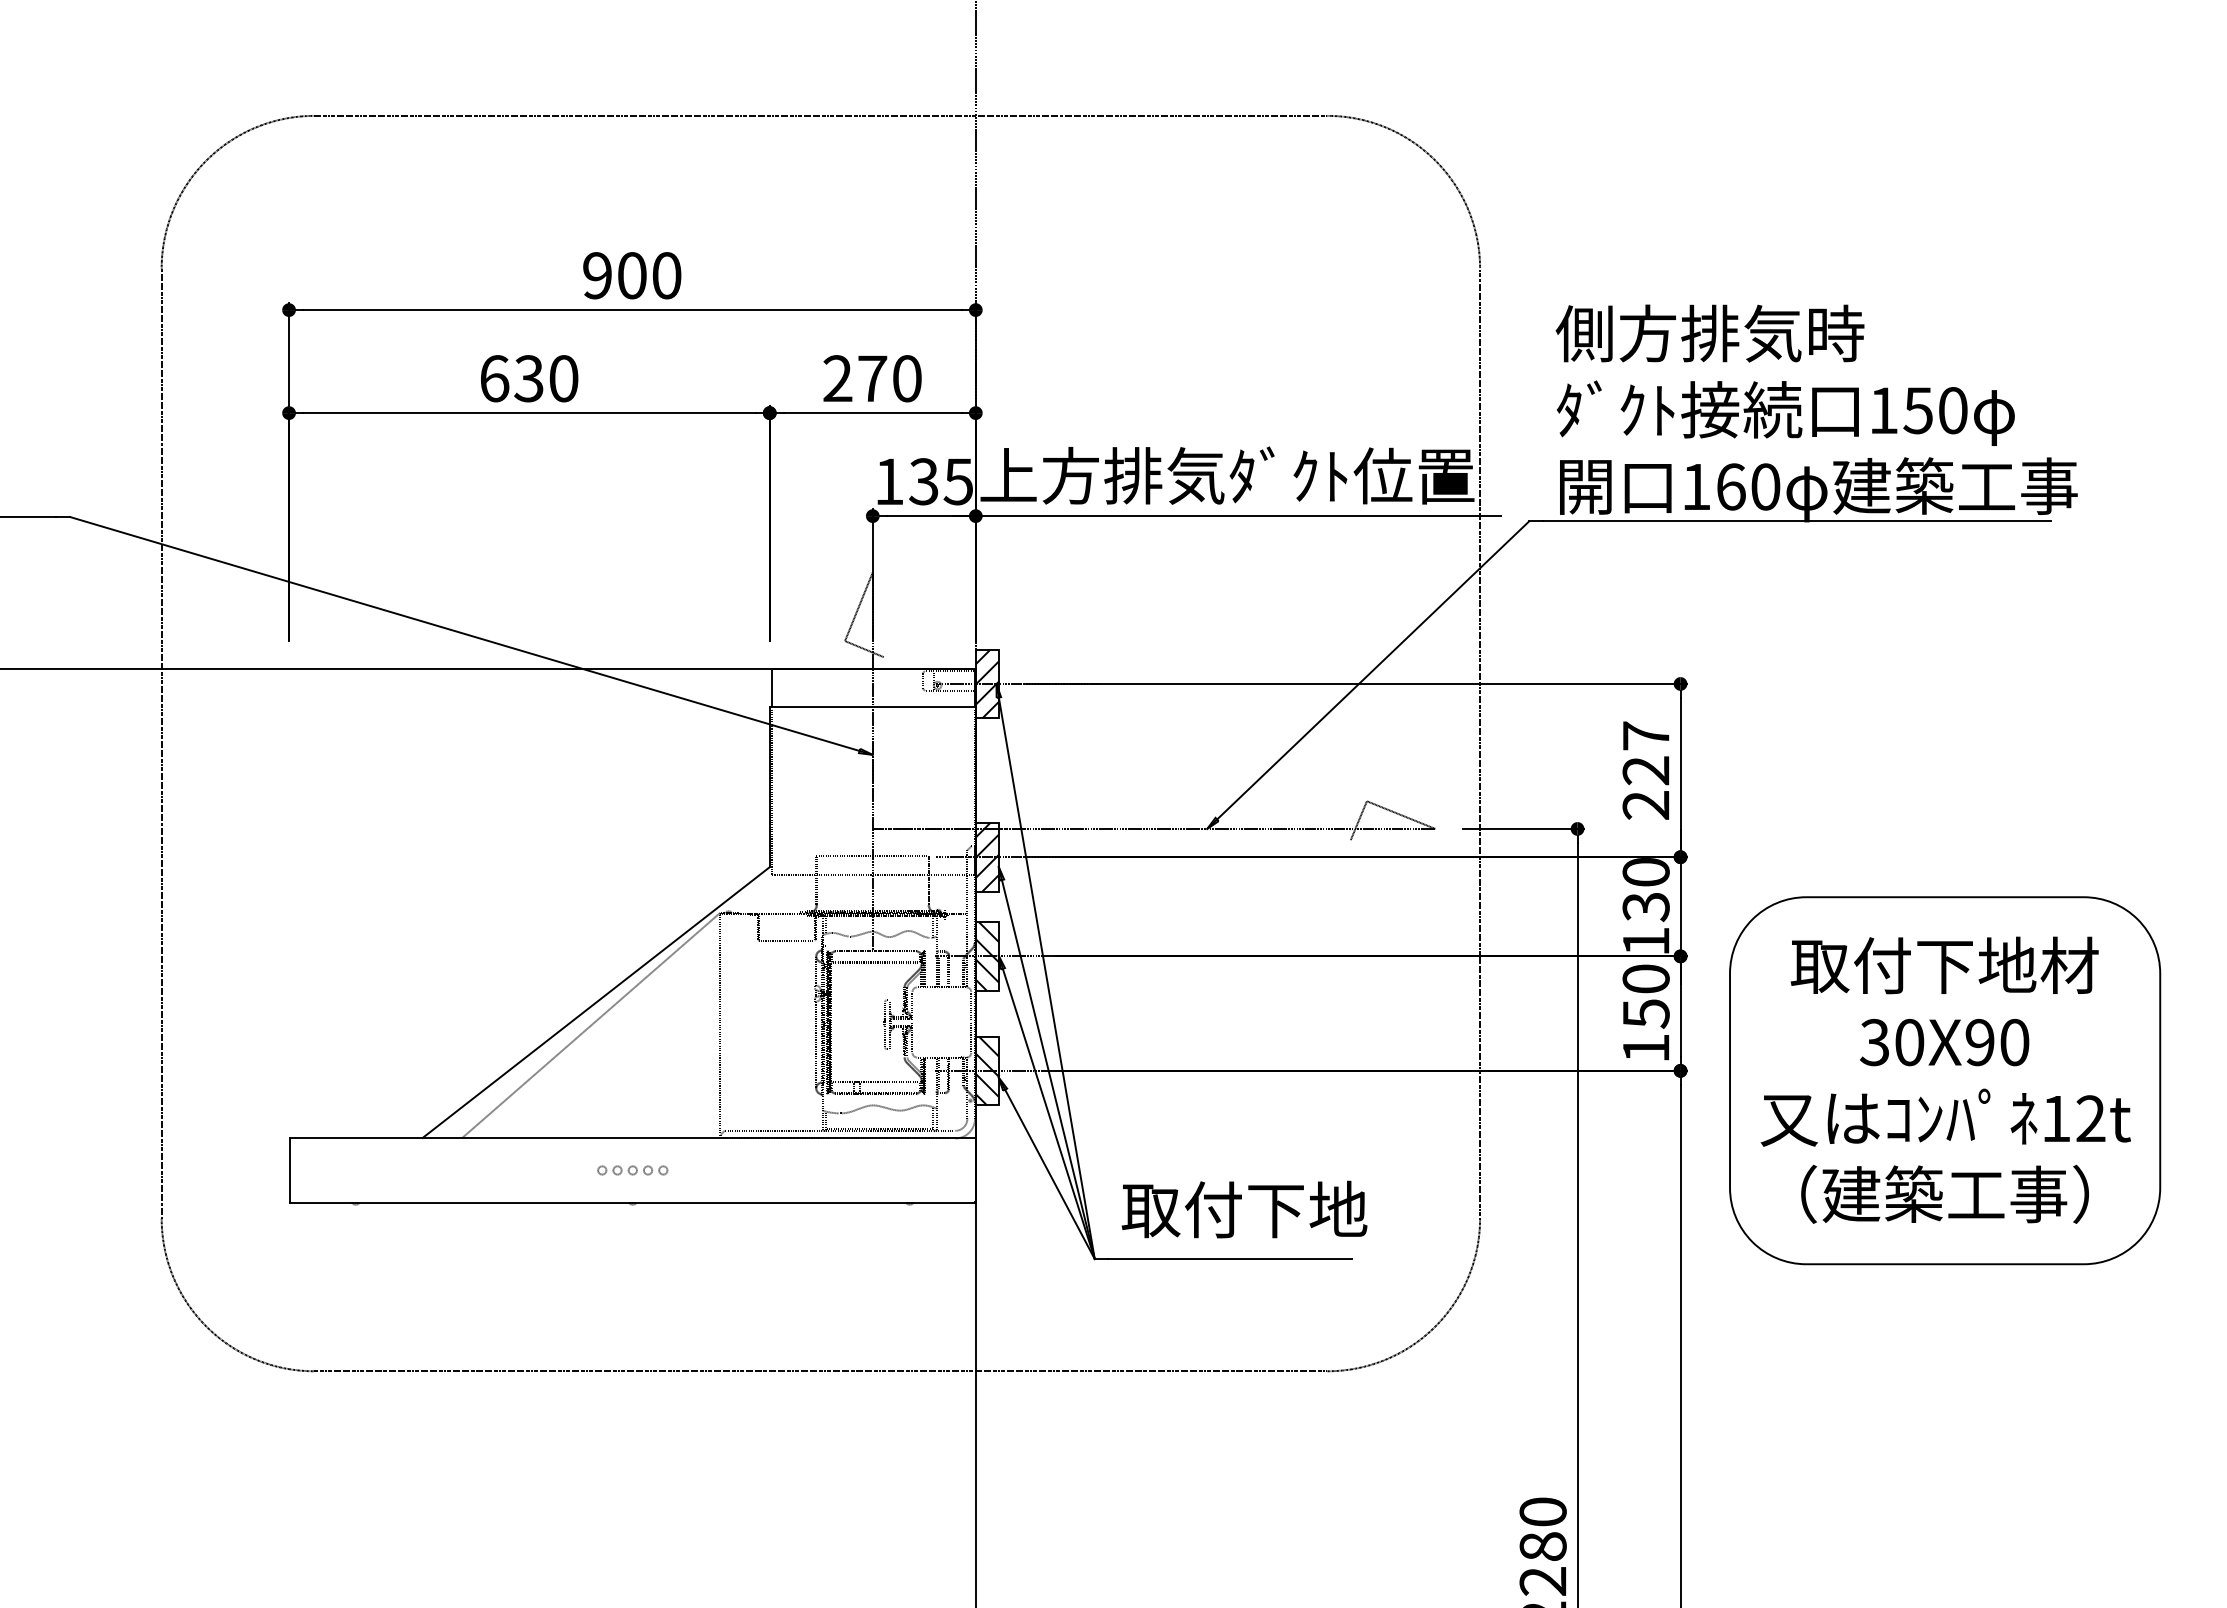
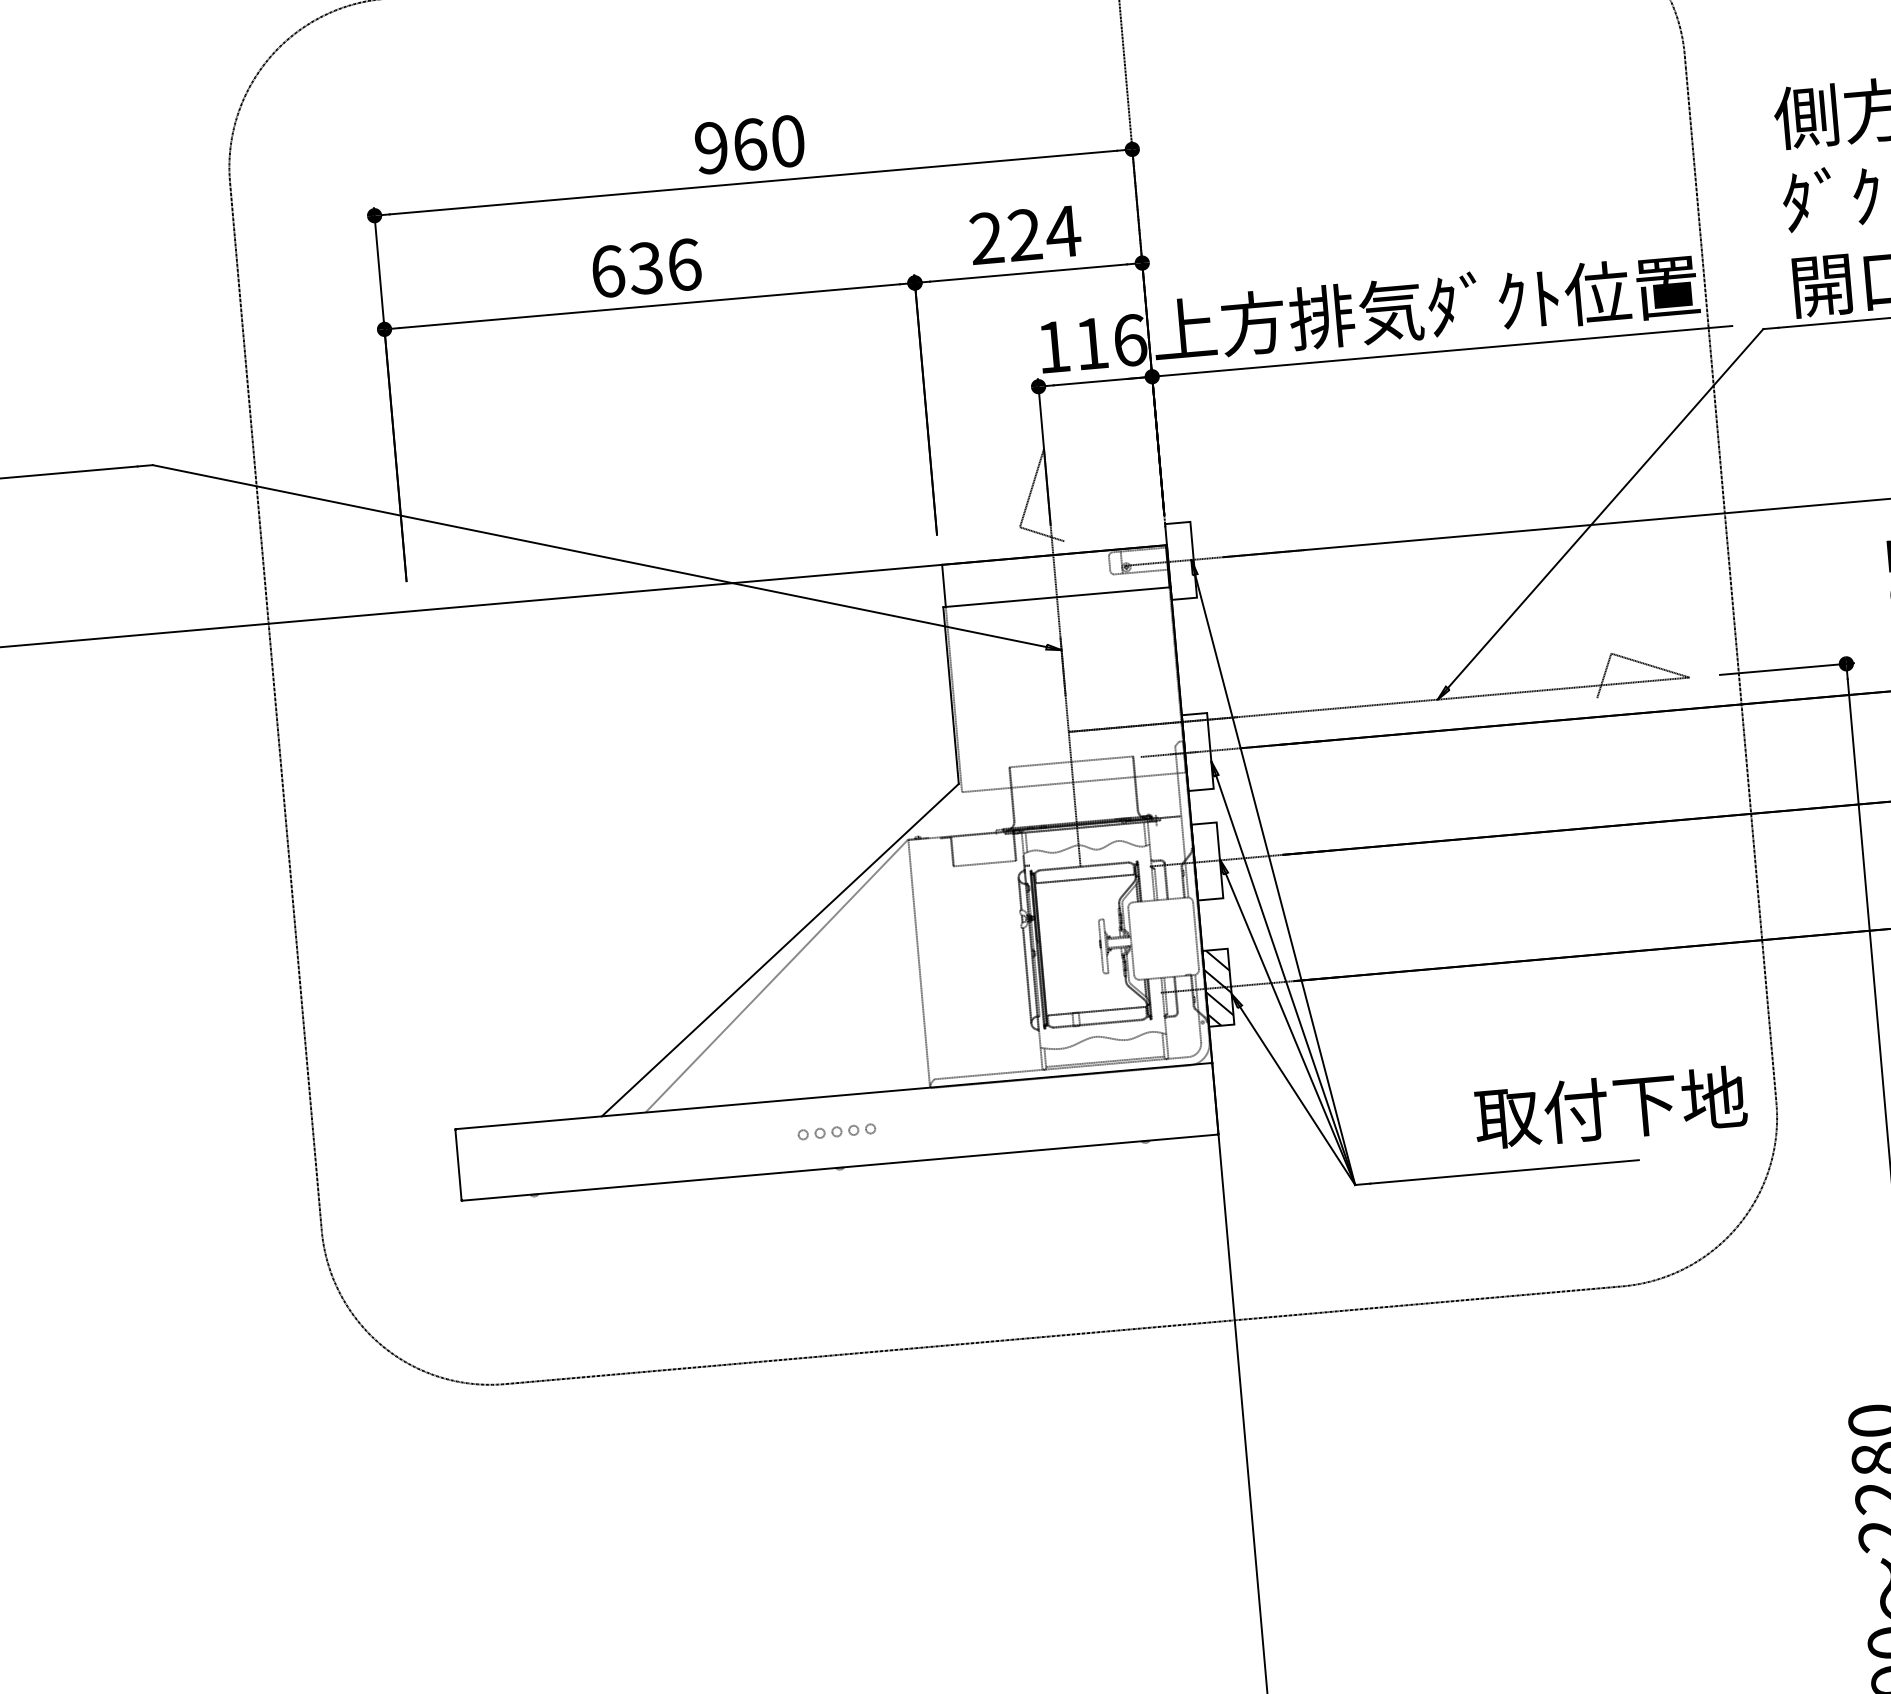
text: (632, 275) -> (750, 144), 900 -> 960
text: (563, 378) -> (684, 264), 630 -> 636
text: (890, 378) -> (1044, 233), 270 -> 224
text: (941, 481) -> (1111, 341), 135 -> 116
hatch: (986, 683) -> (1180, 560), removed
hatch: (986, 856) -> (1196, 751), removed
hatch: (986, 956) -> (1206, 861), removed
text: (1244, 1209) -> (1610, 1107), moved

